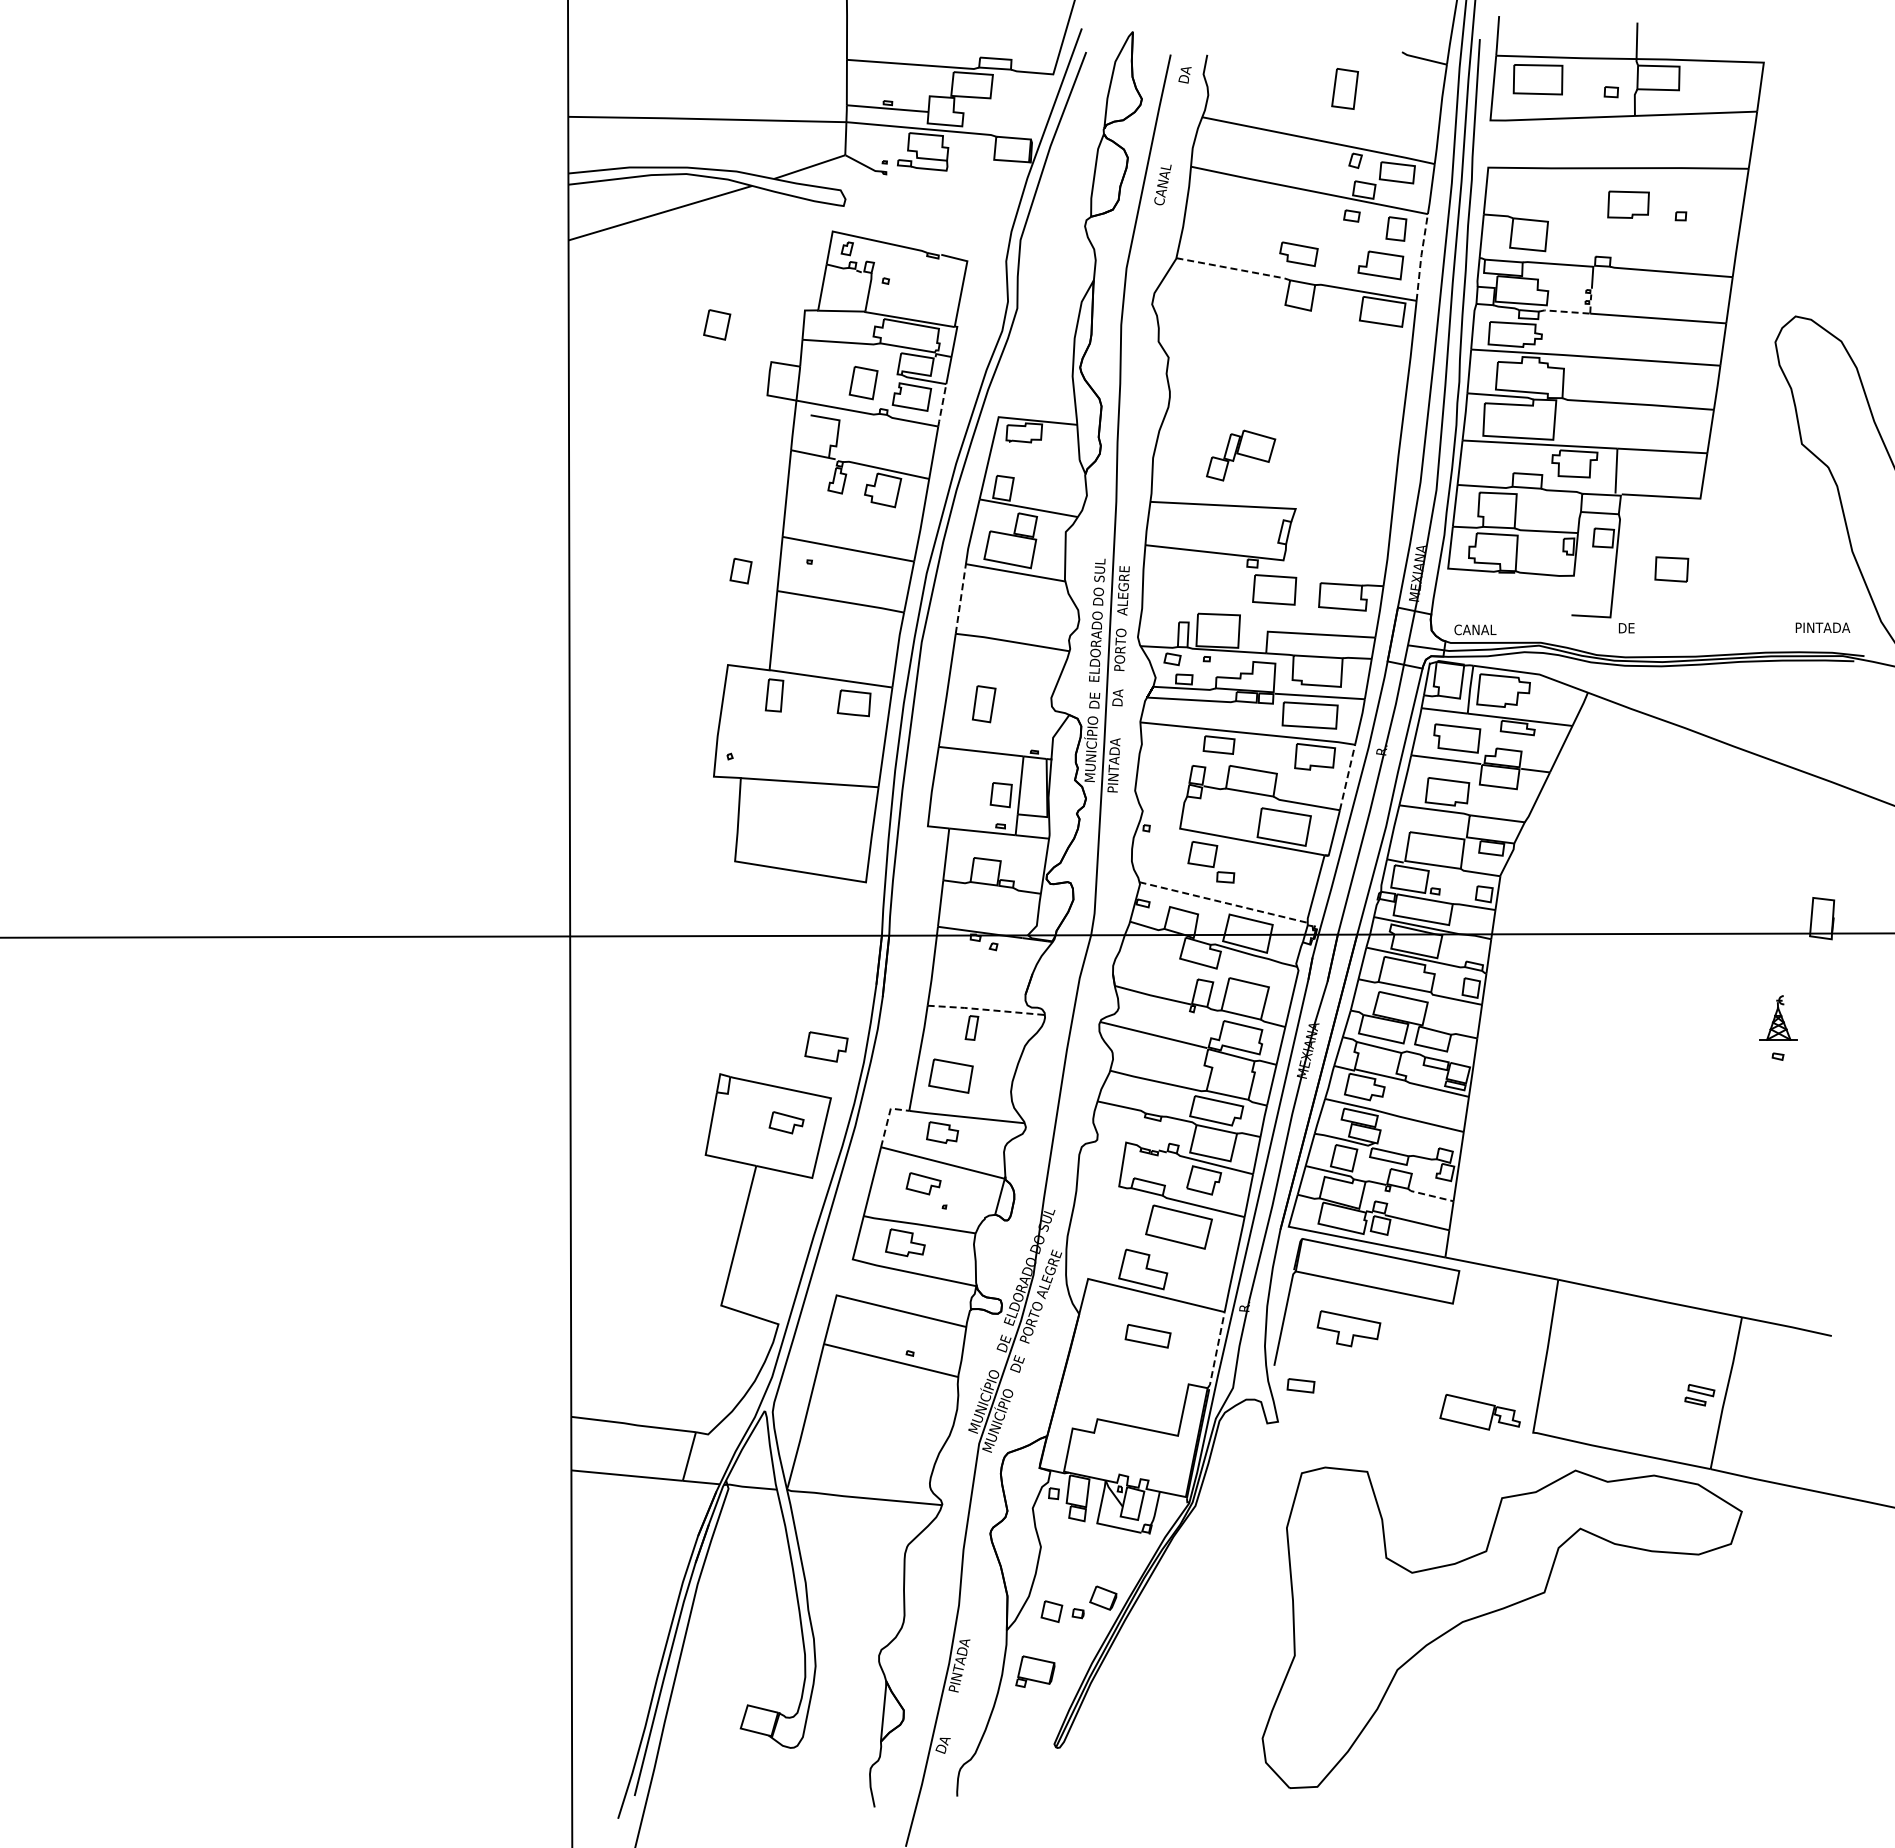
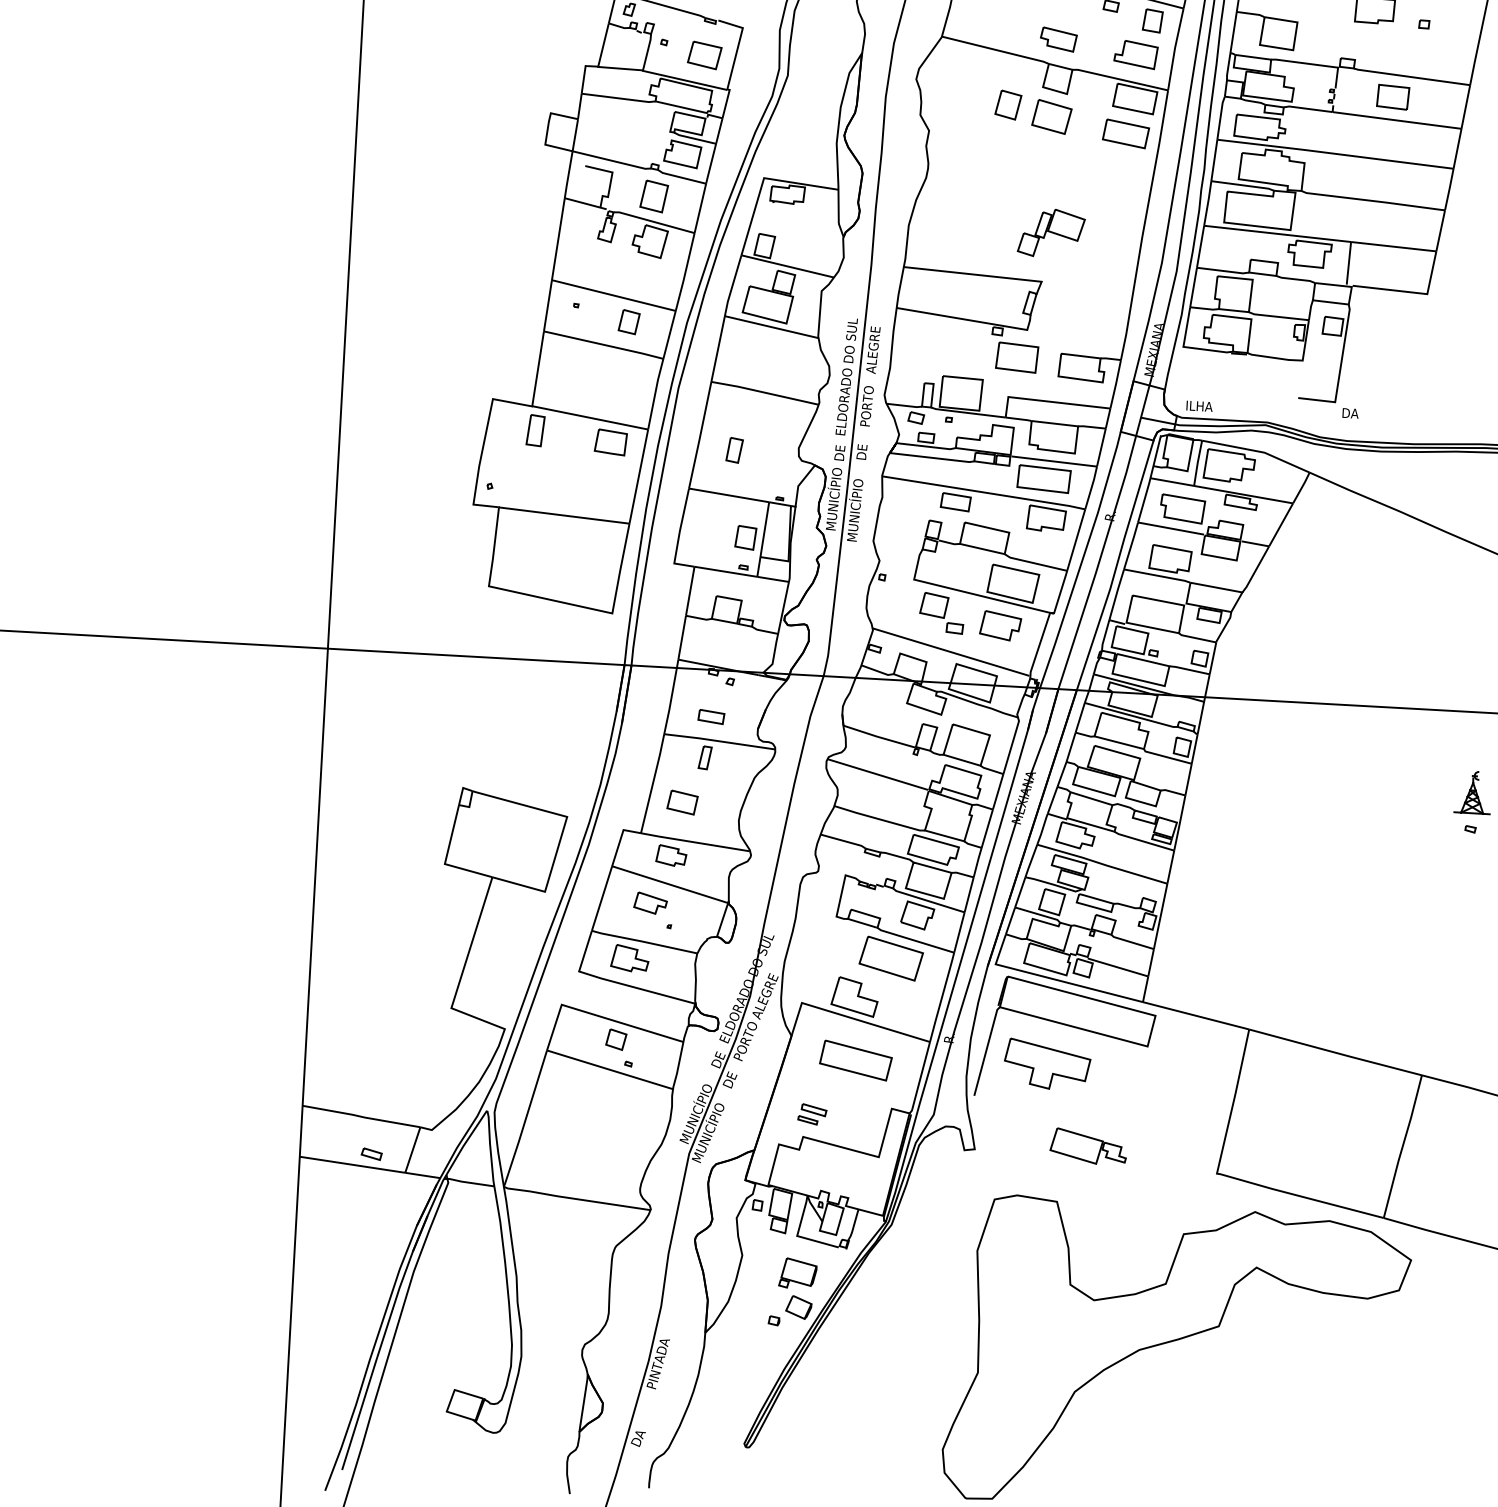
line: (1421, 256) -> (1175, 48), dashed -> solid
line: (1233, 268) -> (995, 49), dashed -> solid
part: (929, 291) -> (705, 54), added
line: (1564, 311) -> (1308, 108), dashed -> solid
part: (717, 324) -> (1008, 104), moved
part: (1296, 335) -> (1051, 116), added
part: (1374, 348) -> (1125, 133), added
part: (863, 382) -> (654, 195), moved
line: (942, 405) -> (711, 163), dashed -> solid
part: (1241, 455) -> (1051, 233), moved
part: (1671, 569) -> (1392, 97), moved
part: (740, 570) -> (628, 321), moved
line: (960, 598) -> (717, 348), dashed -> solid
text: (1631, 628) -> (1354, 413), DE -> DA
text: (1475, 629) -> (1206, 406), CANAL -> ILHA
text: (1117, 693) -> (861, 447), DA -> DE
part: (984, 703) -> (734, 449), size x0.71
text: (1114, 758) -> (855, 509), PINTADA -> MUNICÍPIO
line: (1347, 777) -> (1076, 540), dashed -> solid
line: (1222, 902) -> (950, 652), dashed -> solid
line: (985, 1009) -> (719, 740), dashed -> solid
part: (826, 1046) -> (1000, 625), moved
part: (950, 1076) -> (682, 802), size x0.71
line: (888, 1118) -> (620, 839), dashed -> solid
part: (786, 1122) -> (523, 837), removed
line: (1431, 1195) -> (1133, 942), dashed -> solid
part: (1348, 1328) -> (1046, 1064), size x1.43
part: (1147, 1336) -> (855, 1060), size x1.67
line: (1216, 1350) -> (920, 1078), dashed -> solid
part: (1300, 1385) -> (710, 716), moved
part: (1699, 1395) -> (812, 1114), moved
part: (1479, 1412) -> (1087, 1146), moved
part: (646, 1462) -> (371, 1153), added
part: (1051, 1611) -> (615, 1039), moved
part: (1035, 1671) -> (798, 1273), moved

